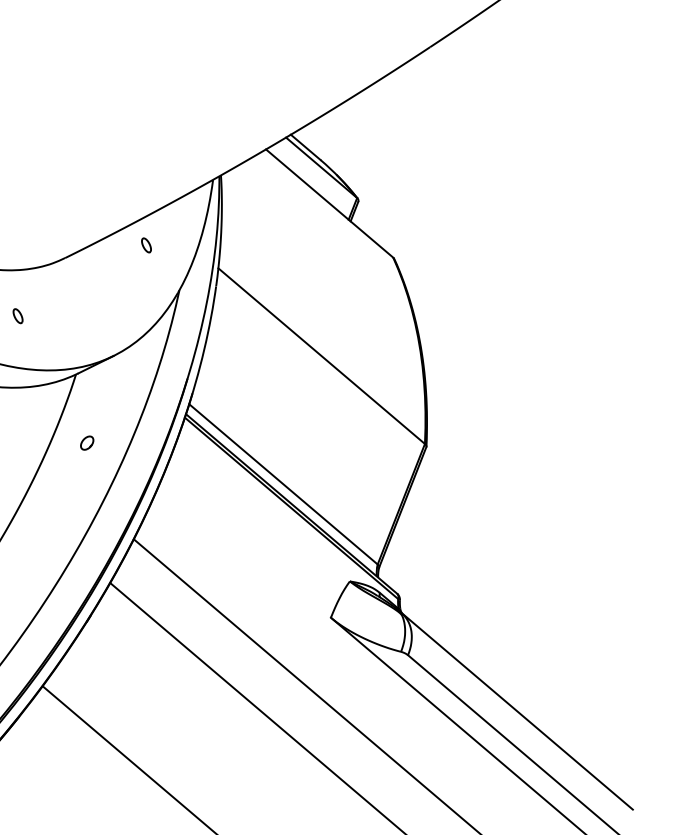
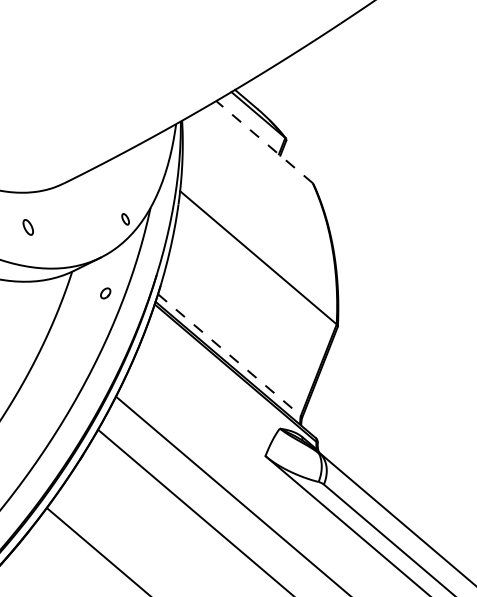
line: (329, 203) -> (264, 142), solid -> dashed
part: (146, 245) -> (125, 219), moved
part: (17, 316) -> (27, 227), size x1.4
part: (87, 442) -> (105, 292), moved
line: (283, 484) -> (229, 355), solid -> dashed

